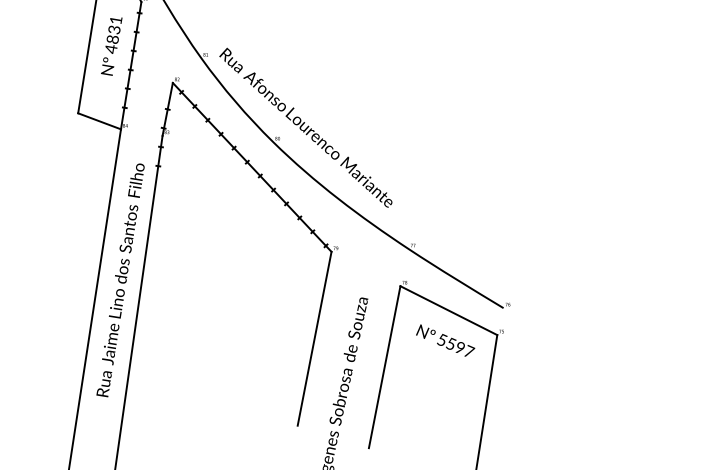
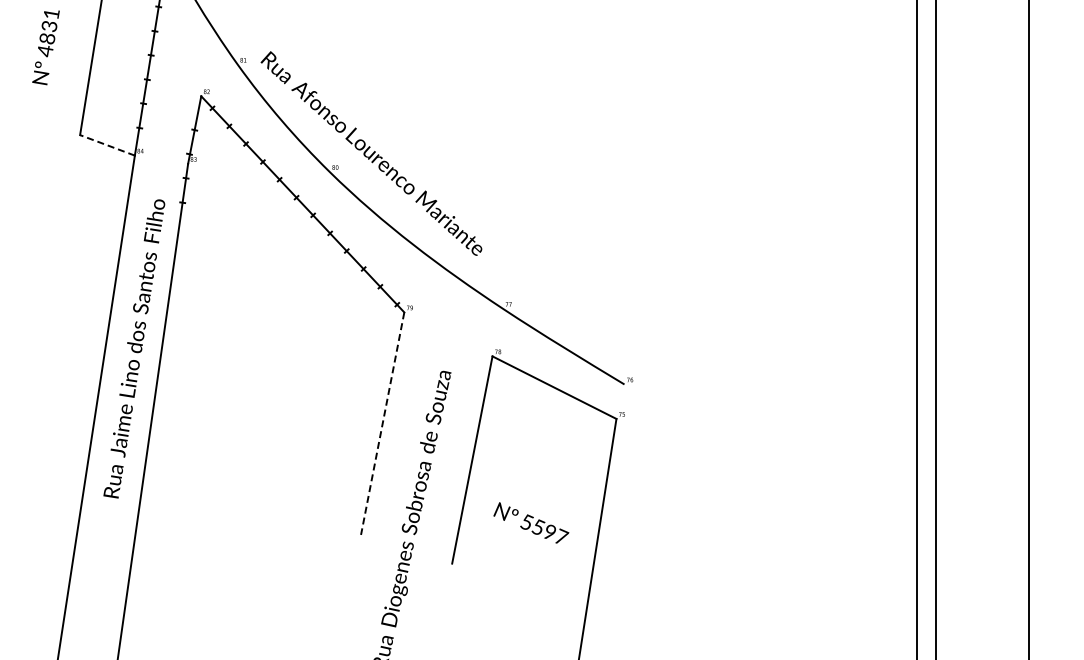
text: (111, 46) -> (45, 47), moved
line: (99, 121) -> (107, 145), solid -> dashed
line: (314, 339) -> (382, 424), solid -> dashed
text: (445, 340) -> (531, 522), moved

